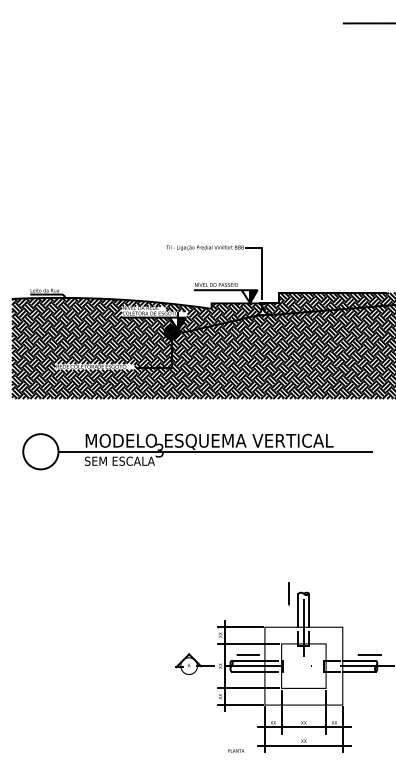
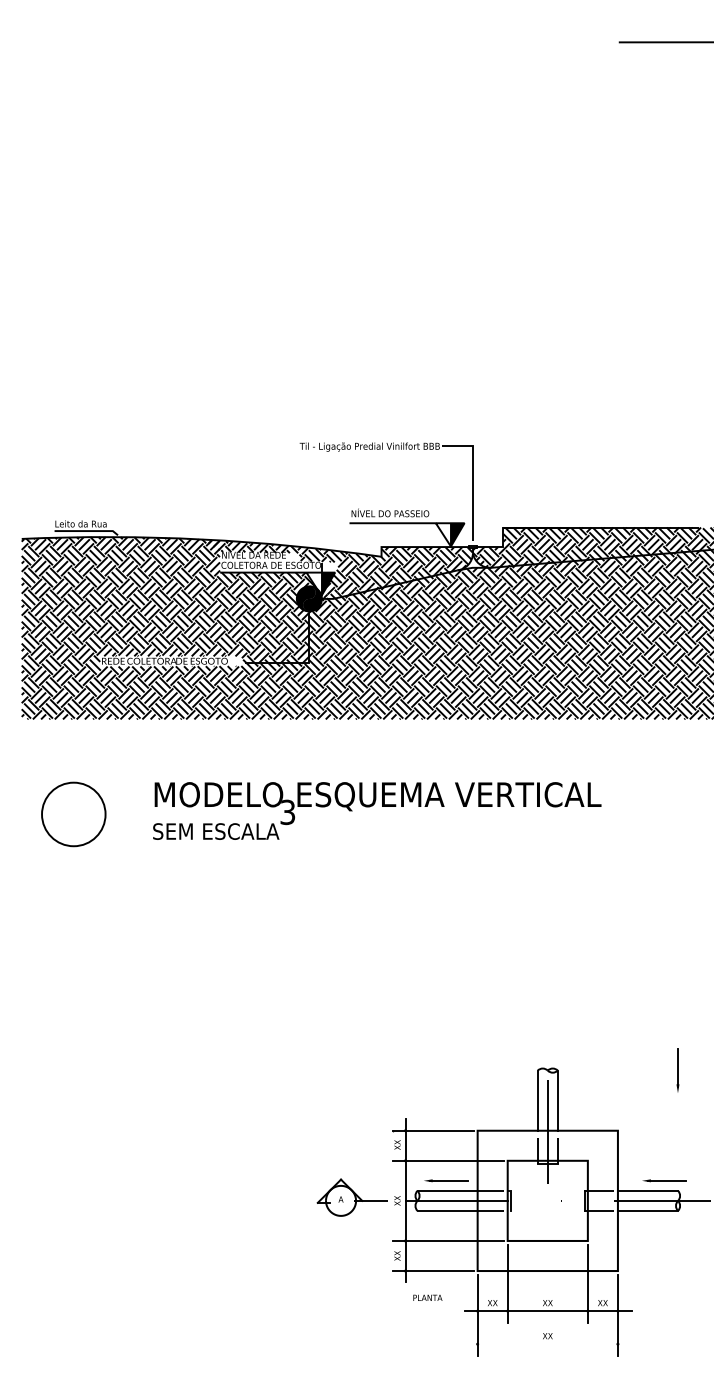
line: (214, 451) -> (386, 813), removed
line: (288, 594) -> (676, 1069), moved
line: (304, 745) -> (548, 1343), removed
text: (236, 750) -> (428, 1297), moved

